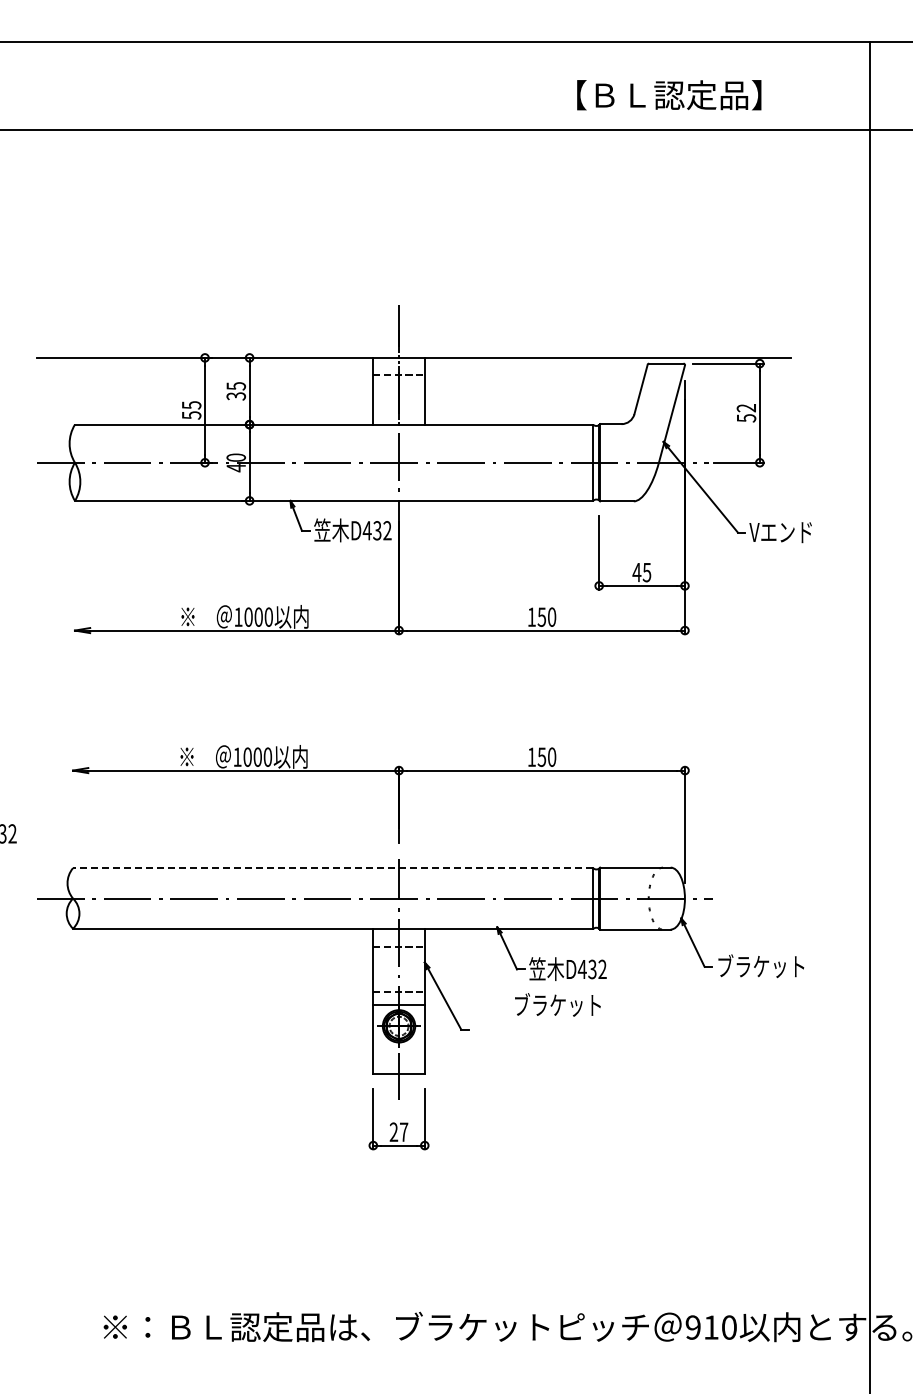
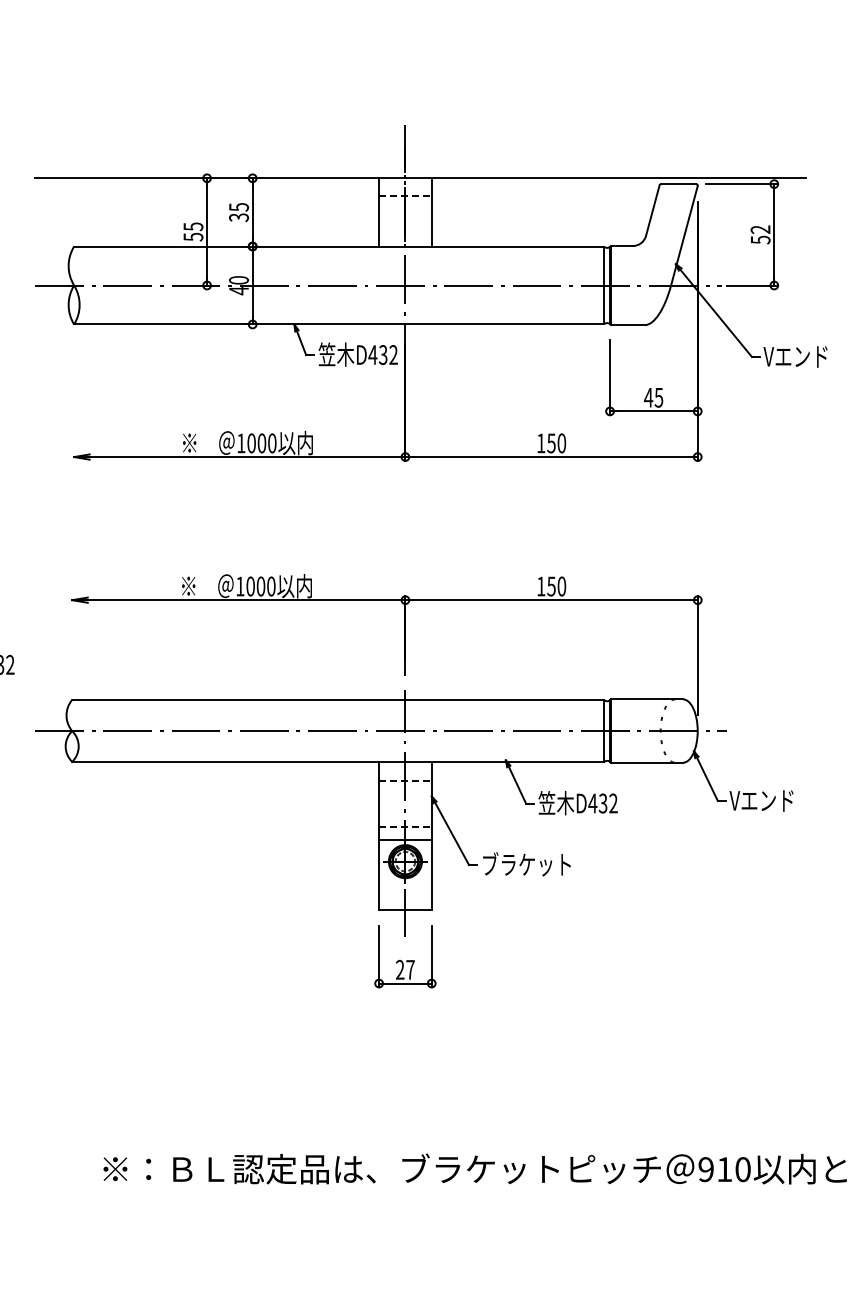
line: (332, 868) -> (337, 700), dashed -> solid
text: (760, 966) -> (774, 800), ブラケット -> Vエンド
text: (557, 1004) -> (526, 863), moved

